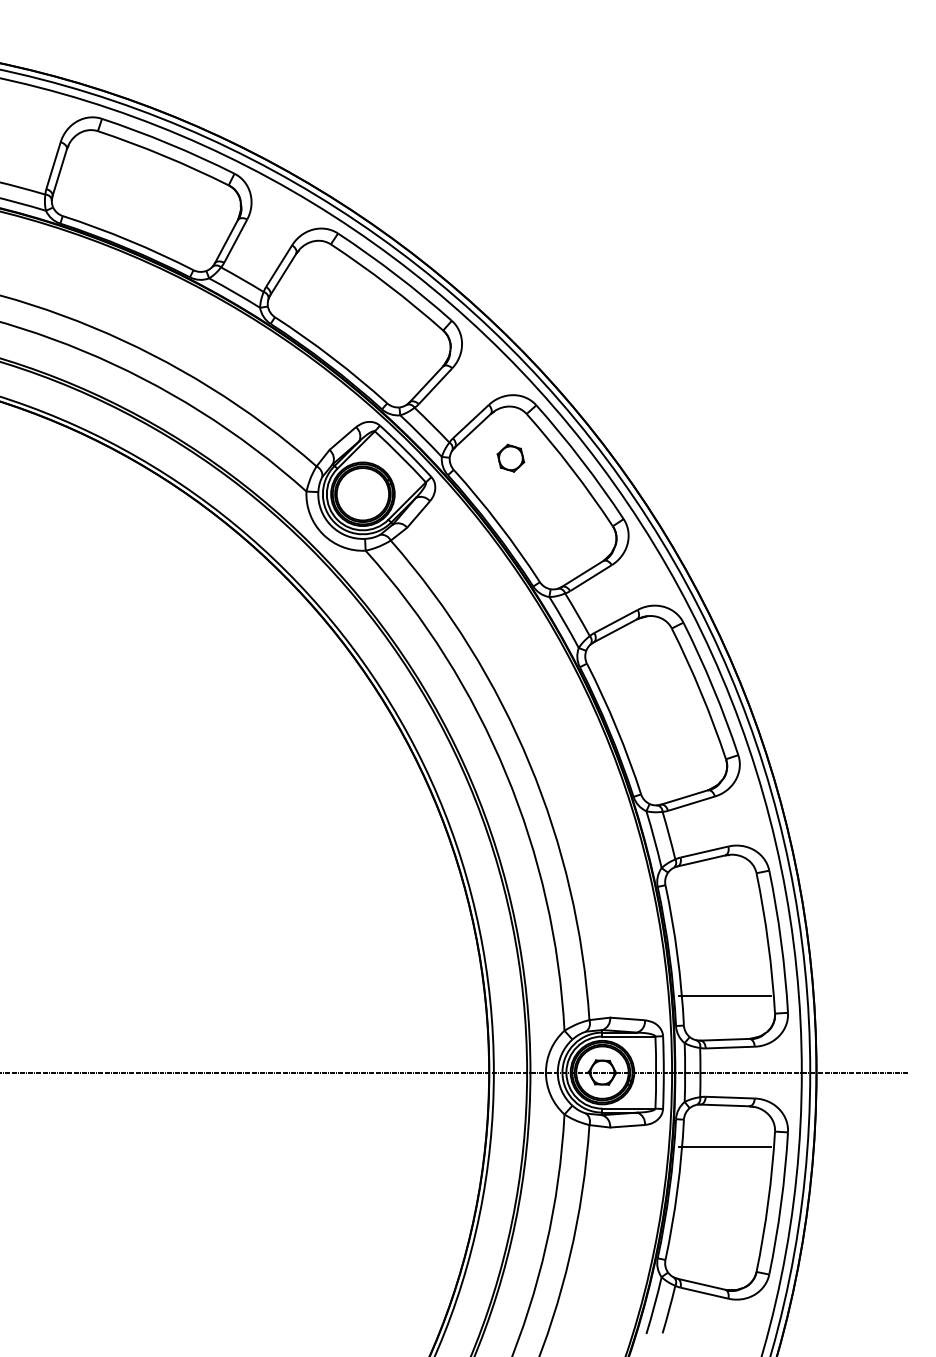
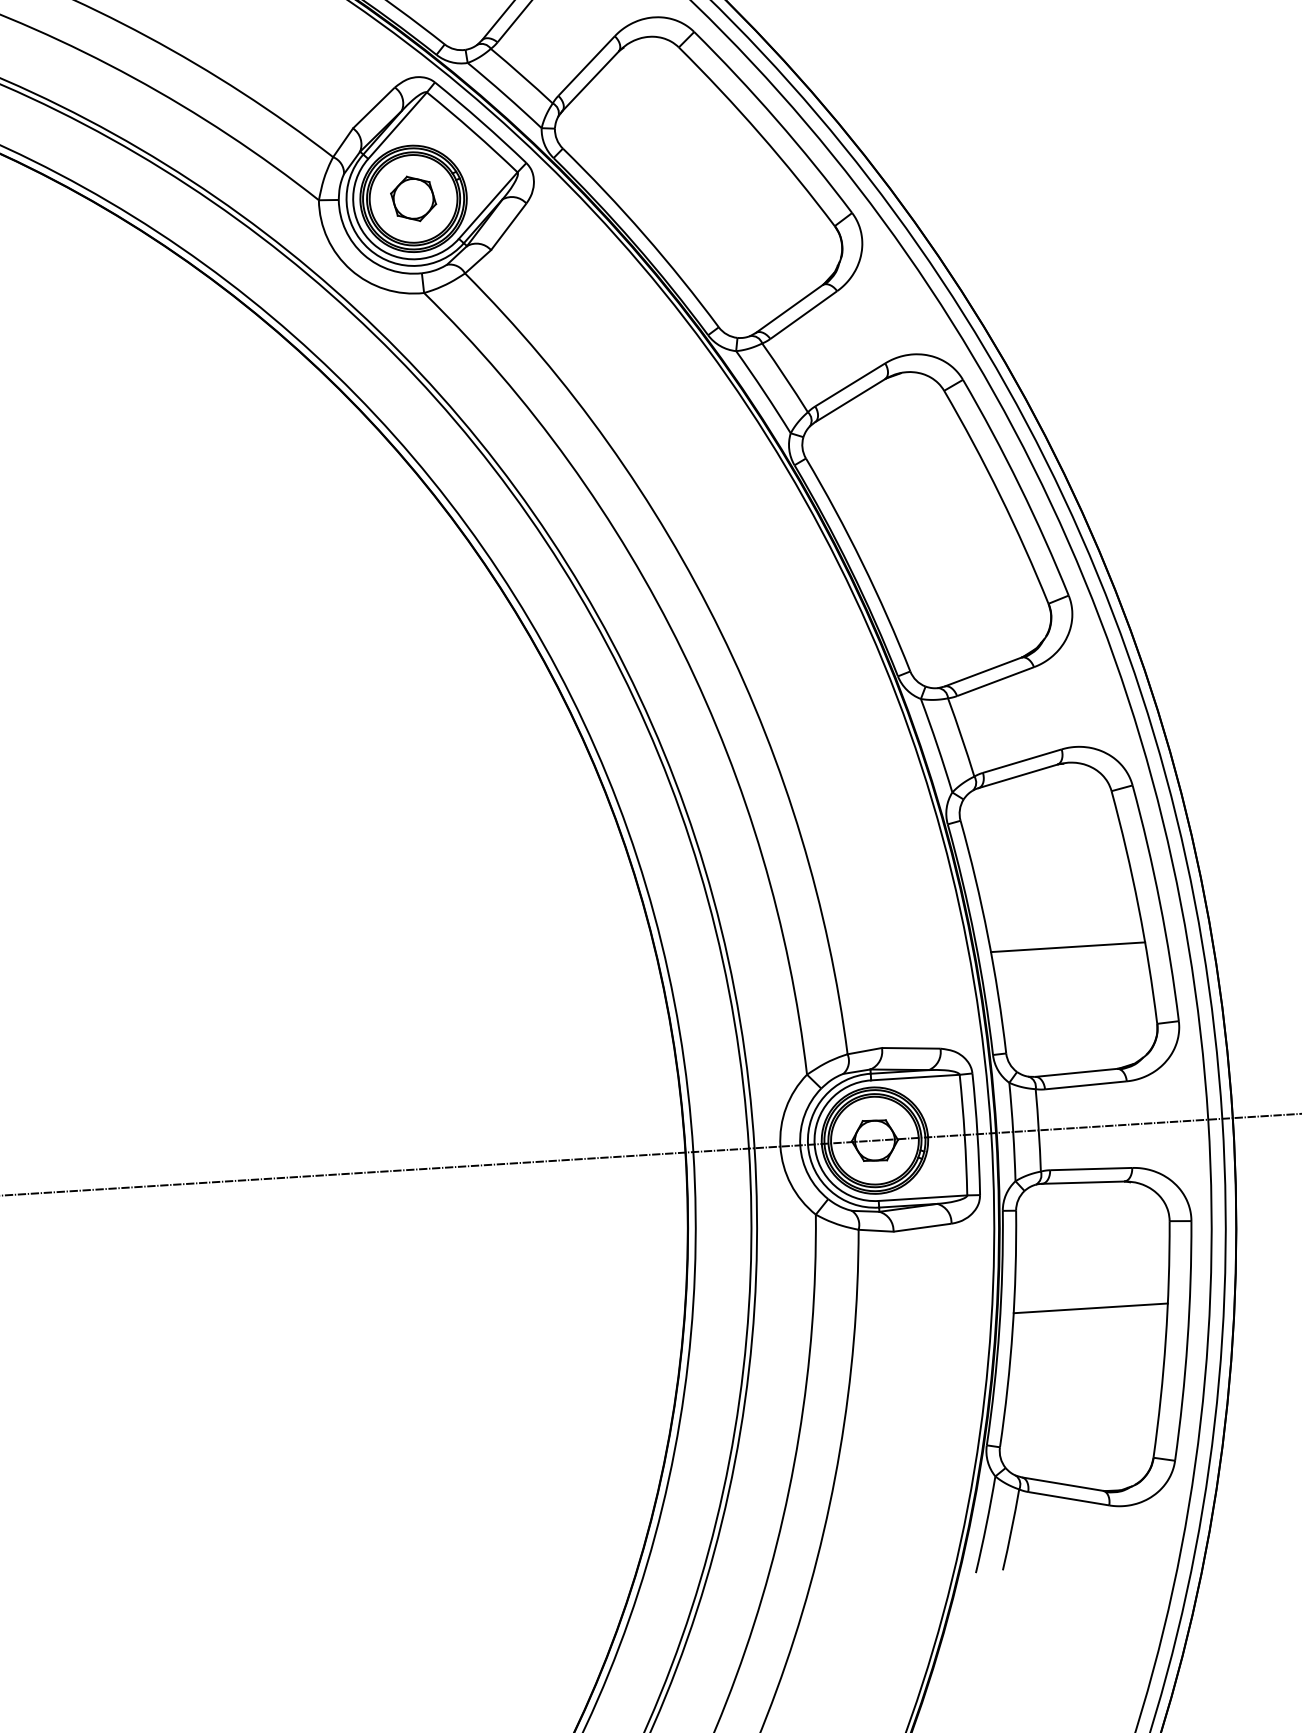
part: (510, 457) -> (412, 197), moved
line: (724, 995) -> (1067, 947), moved
line: (724, 1146) -> (1090, 1308), moved

